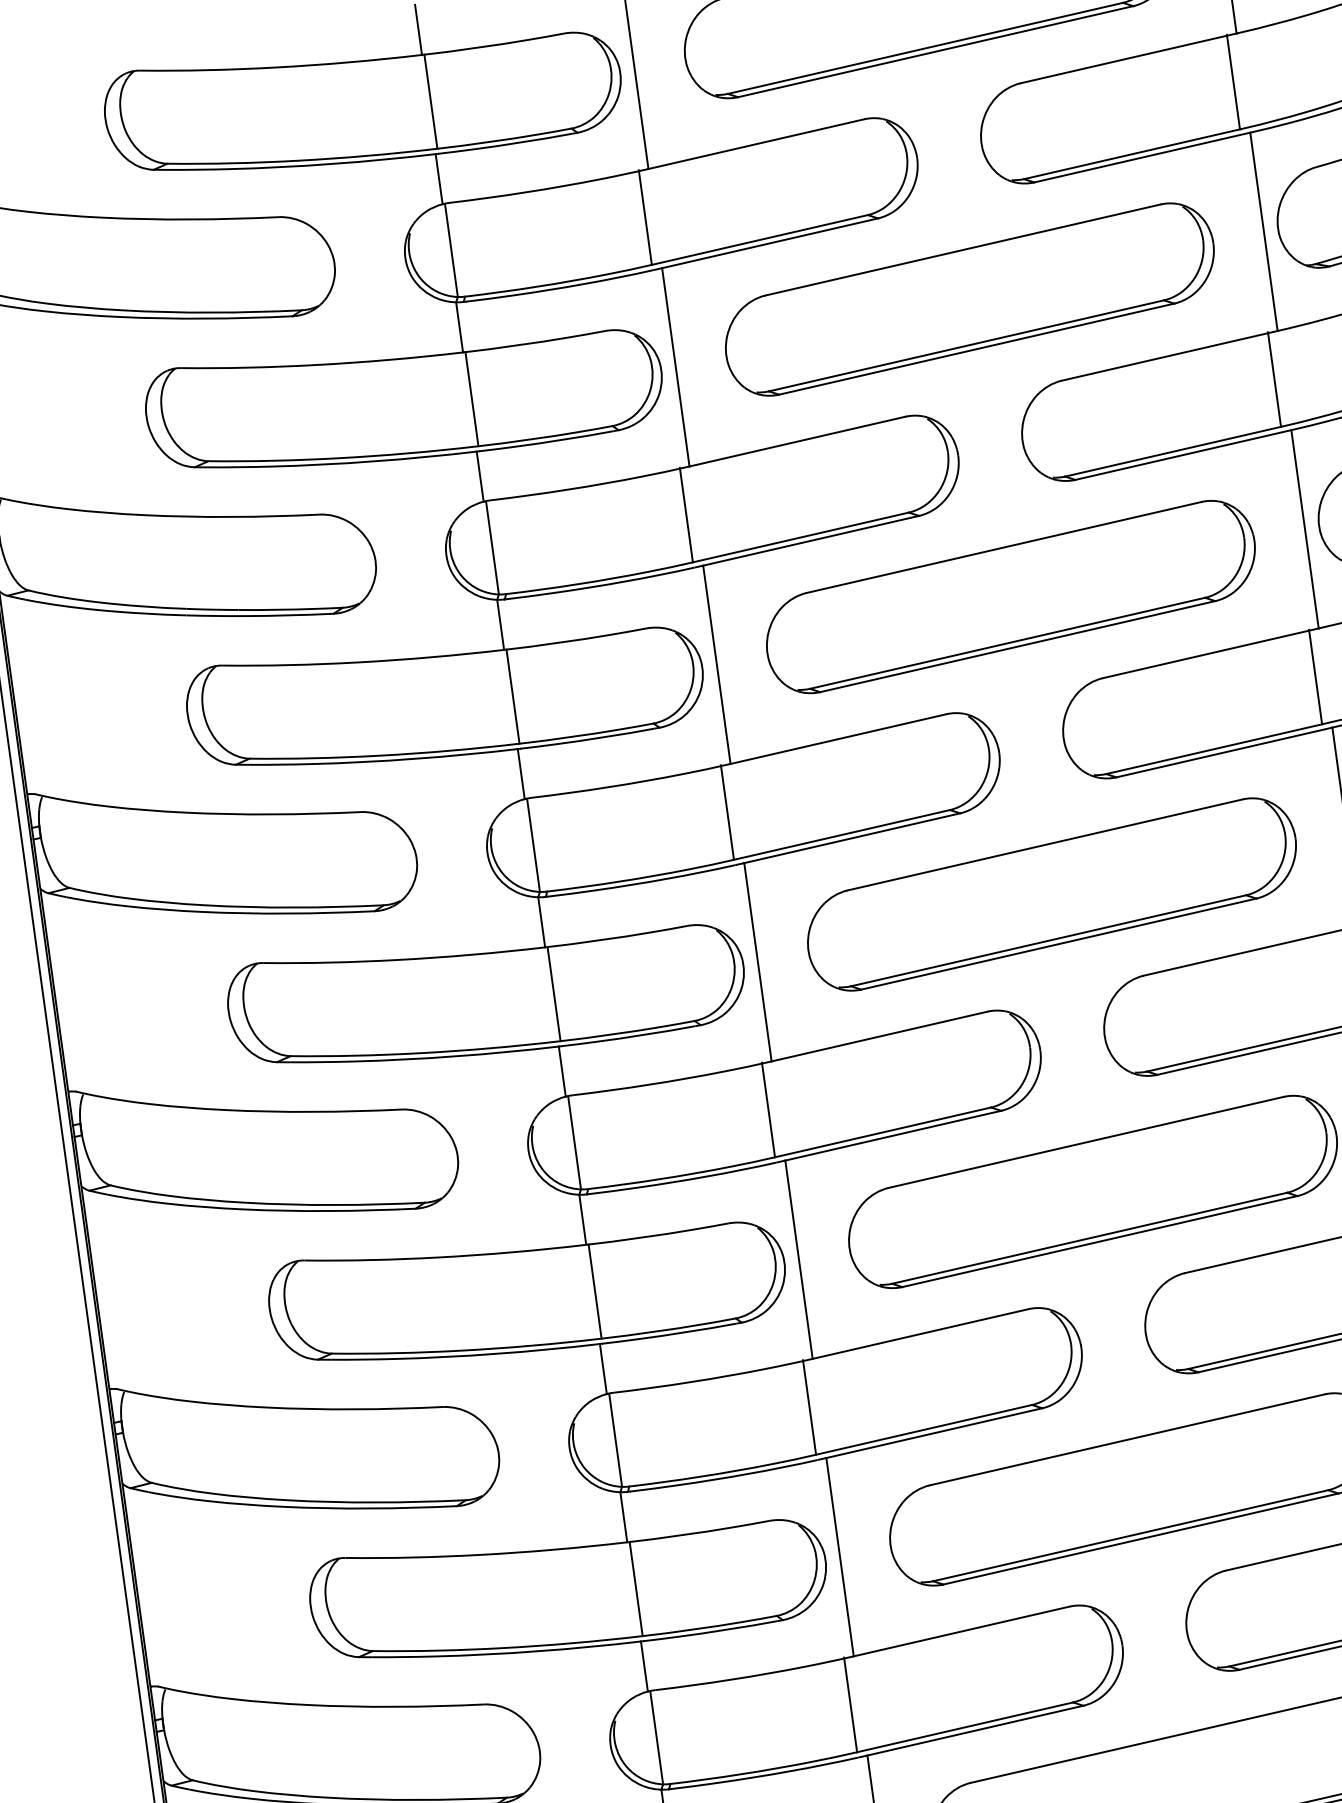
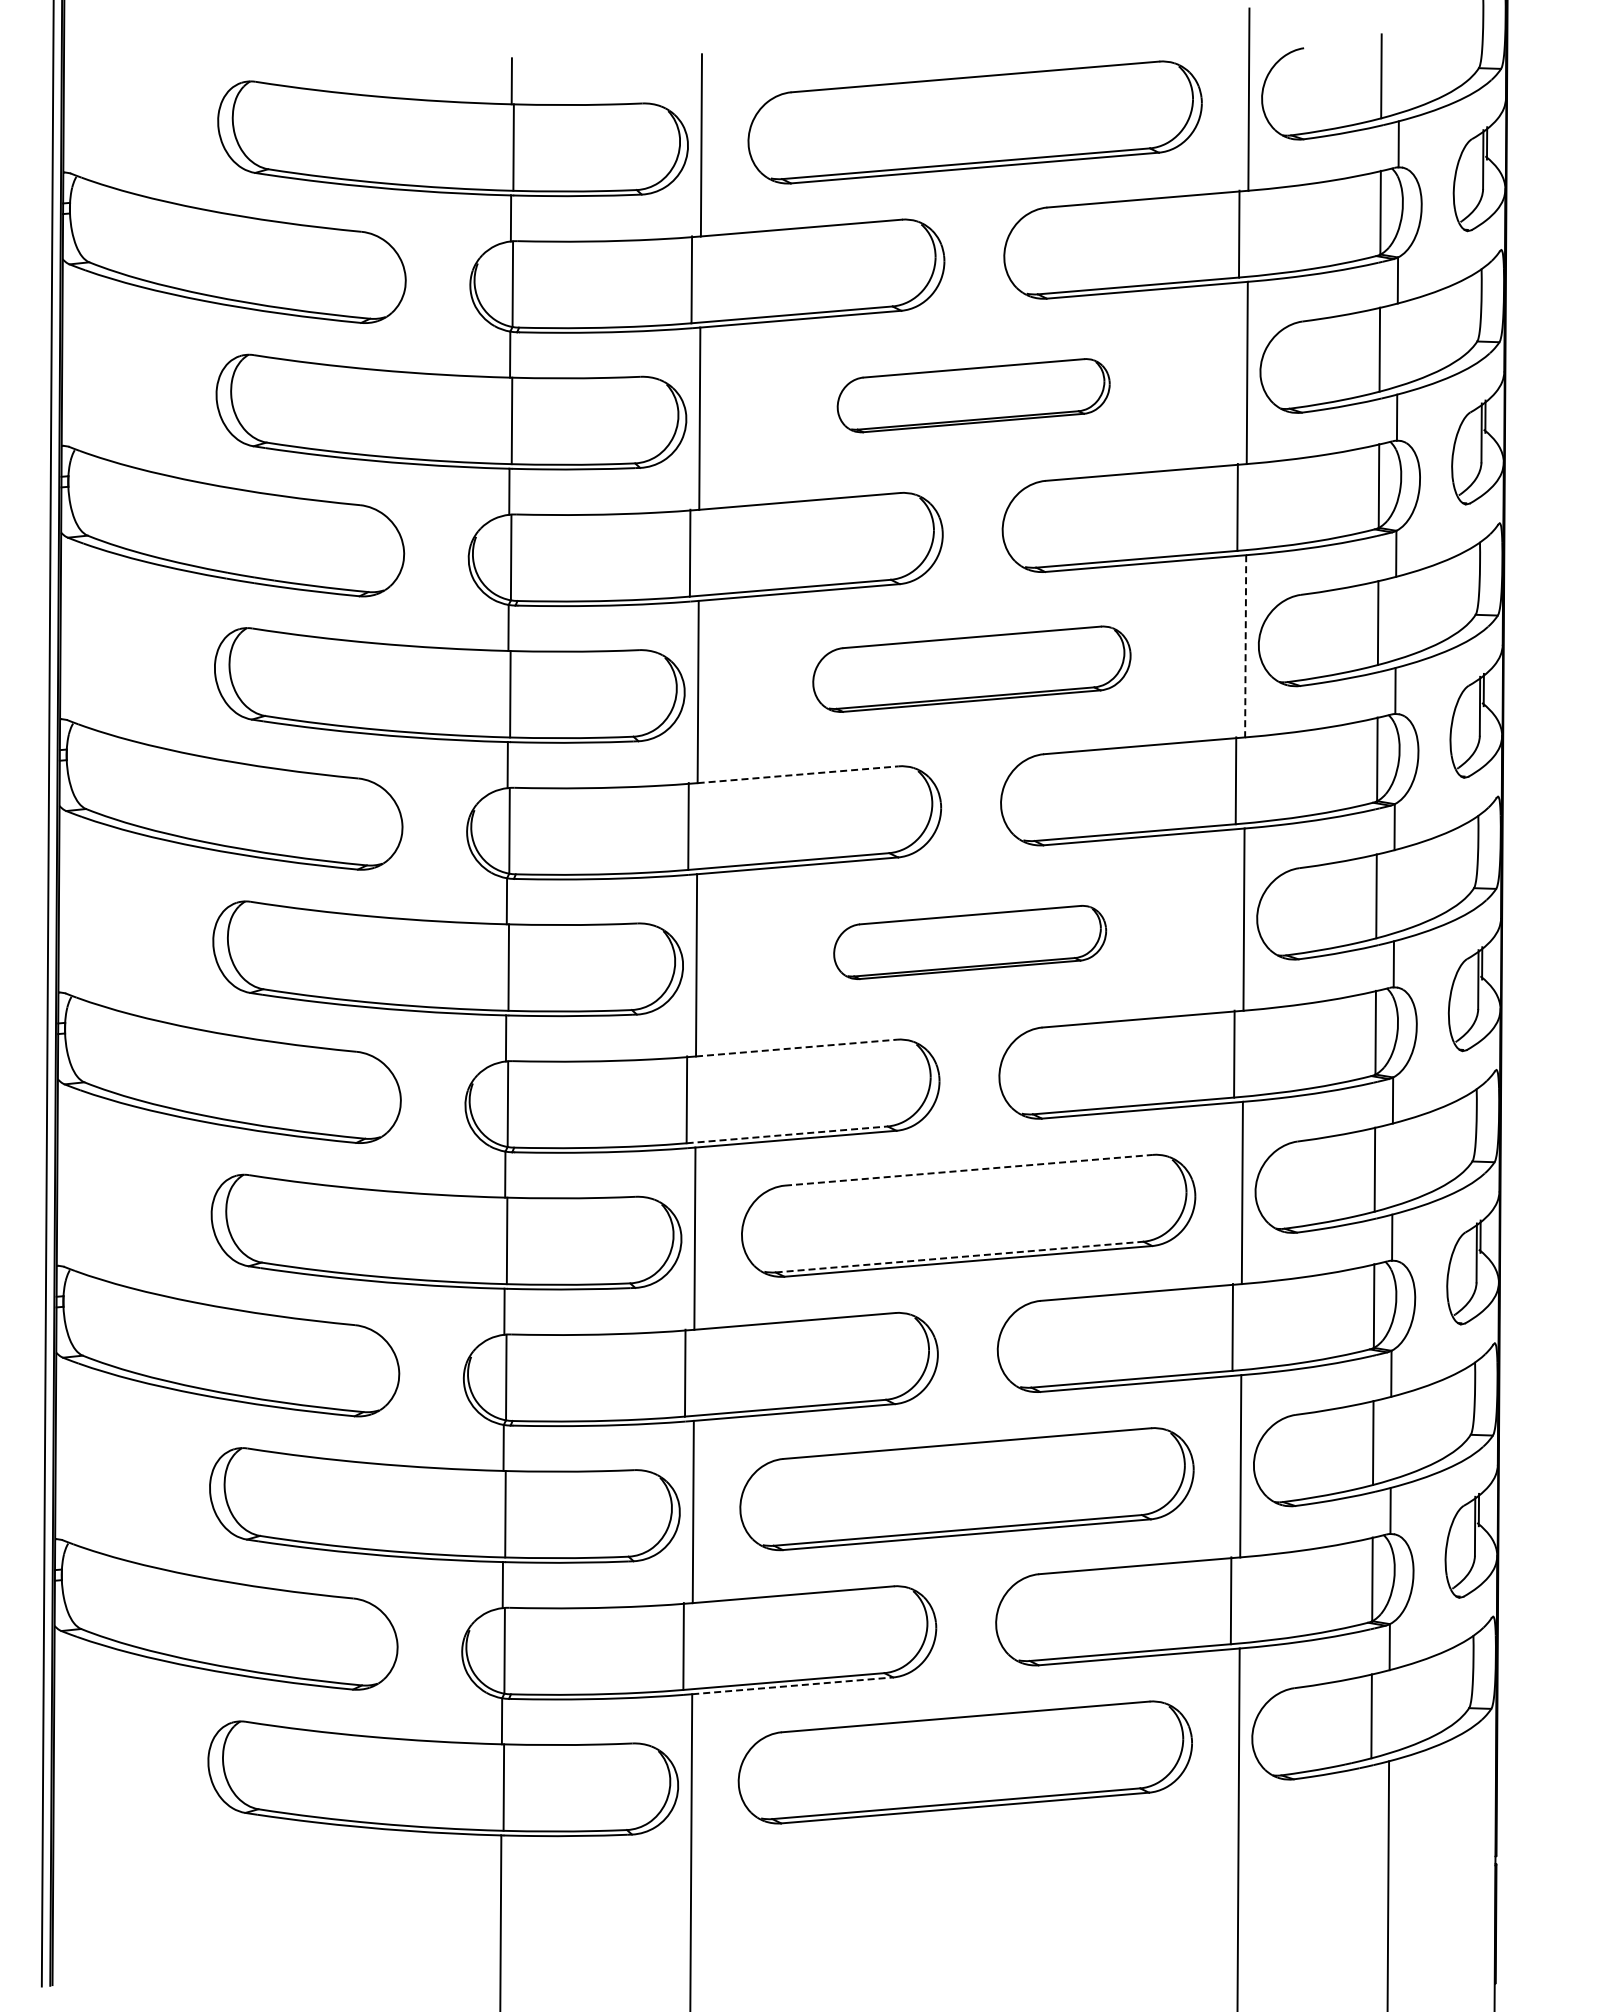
part: (969, 299) -> (973, 395), size x0.6
line: (1304, 529) -> (1245, 646), solid -> dashed
part: (1010, 597) -> (971, 669), size x0.7
line: (838, 738) -> (798, 774), solid -> dashed
part: (1051, 894) -> (969, 942), size x0.6
line: (879, 1037) -> (796, 1048), solid -> dashed
line: (883, 1131) -> (787, 1134), solid -> dashed
line: (1085, 1142) -> (968, 1170), solid -> dashed
line: (1089, 1238) -> (959, 1257), solid -> dashed
line: (975, 1730) -> (792, 1685), solid -> dashed

